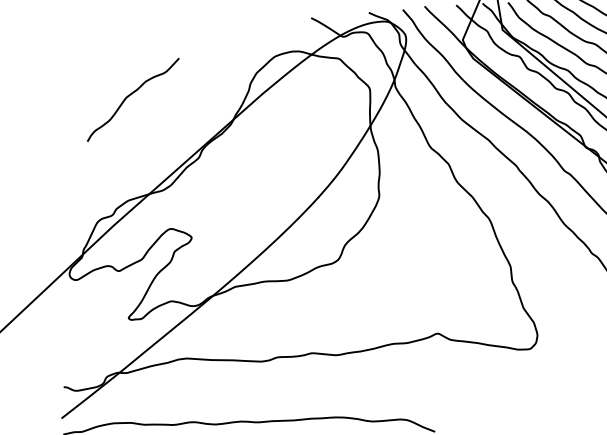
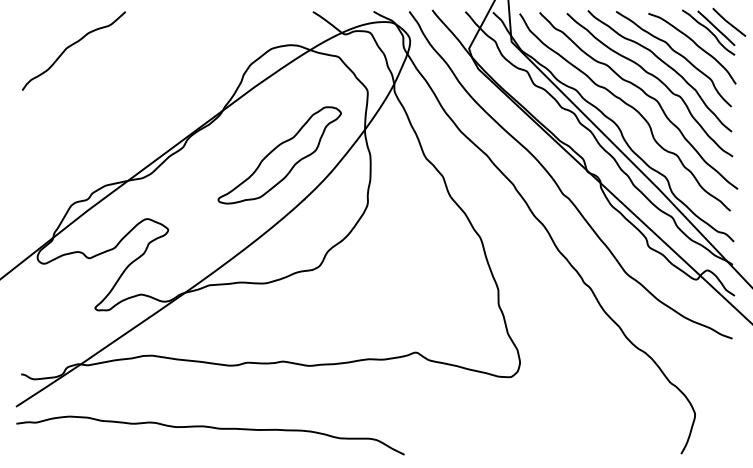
curve: (130, 95) -> (71, 46), moved
part: (291, 157) -> (279, 155), added

